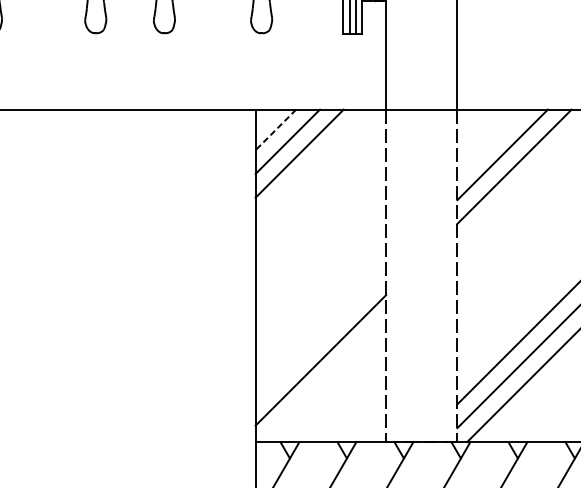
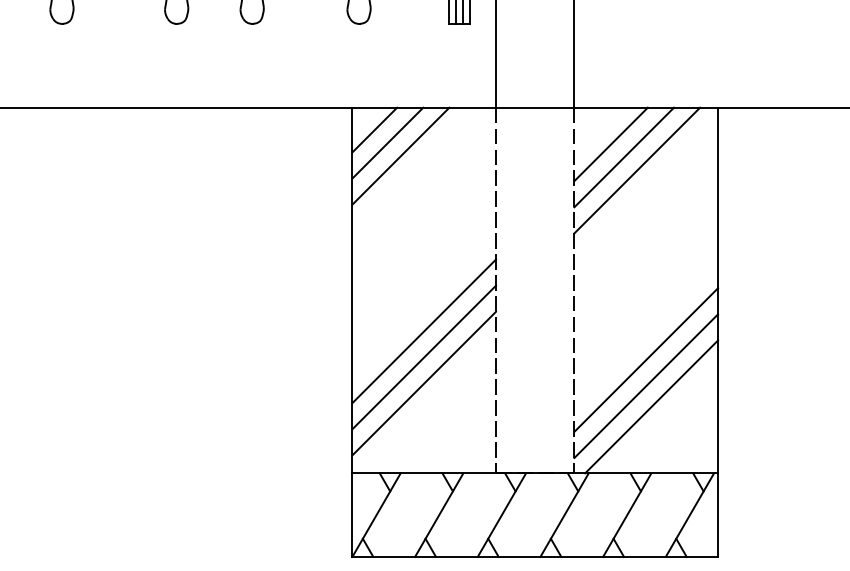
line: (275, 130) -> (374, 130), dashed -> solid
line: (490, 143) -> (610, 144), added
line: (321, 313) -> (424, 331), added
line: (321, 336) -> (424, 357), added

